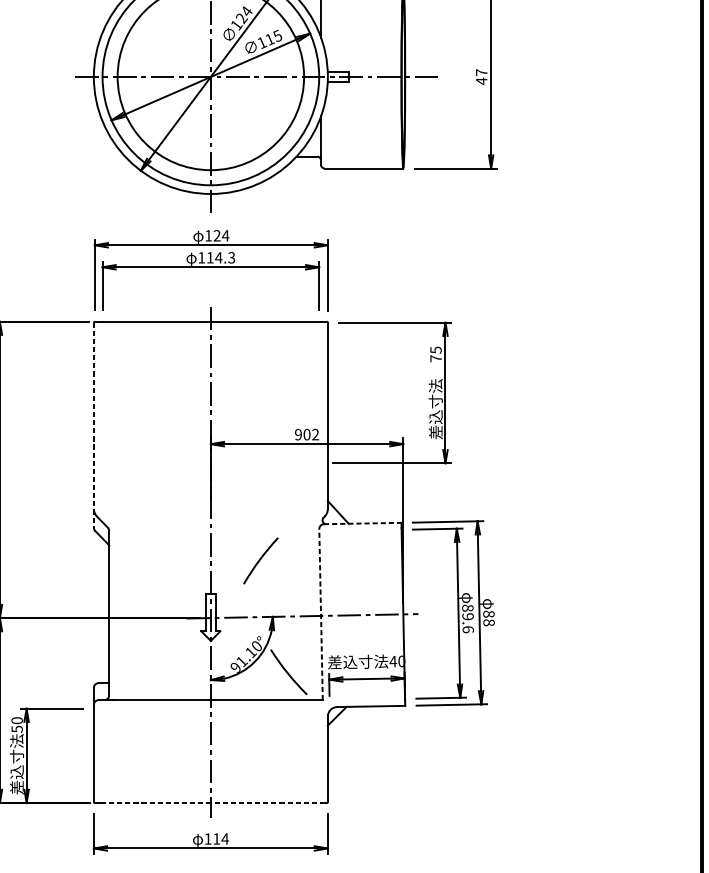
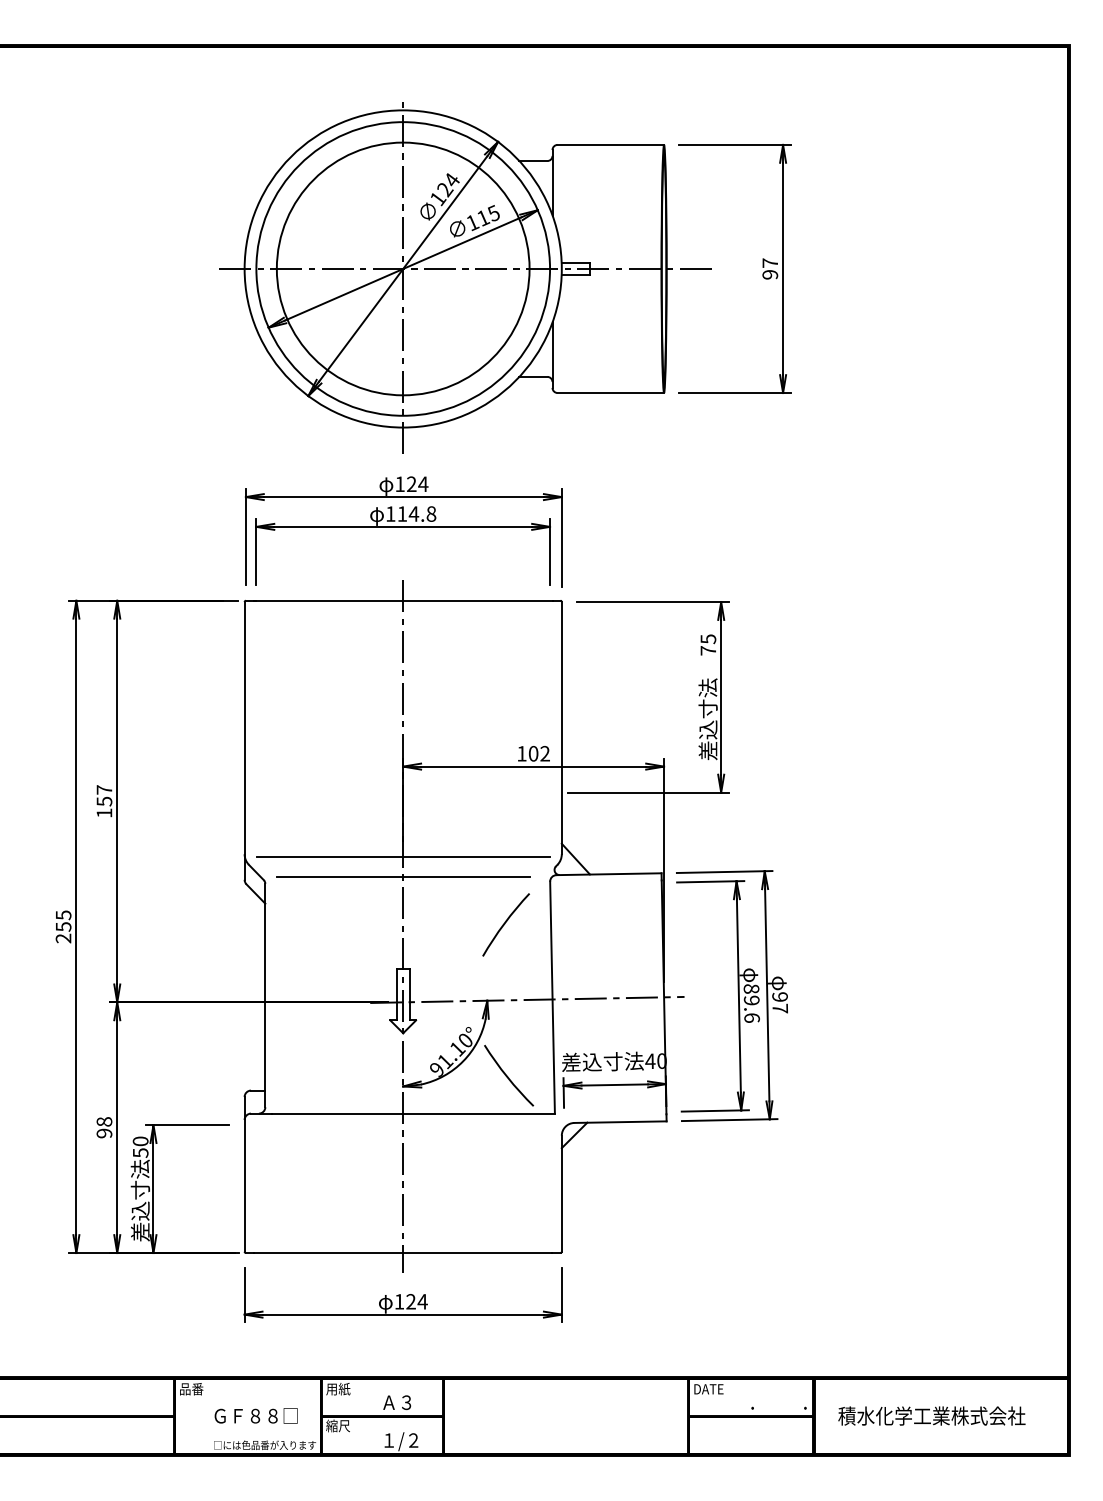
text: (481, 81) -> (770, 274), 47 -> 97
text: (231, 257) -> (431, 513), 114.3 -> 114.8
line: (93, 424) -> (244, 740), dashed -> solid
text: (298, 434) -> (521, 753), 902 -> 102
line: (210, 510) -> (402, 856), added
line: (362, 523) -> (608, 874), dashed -> solid
line: (210, 525) -> (402, 877), added
arc: (260, 560) -> (505, 924), moved
line: (321, 614) -> (552, 997), dashed -> solid
text: (489, 618) -> (780, 1002), 88 -> 97
line: (211, 803) -> (403, 1253), dashed -> solid
text: (216, 838) -> (410, 1301), 114 -> 124

